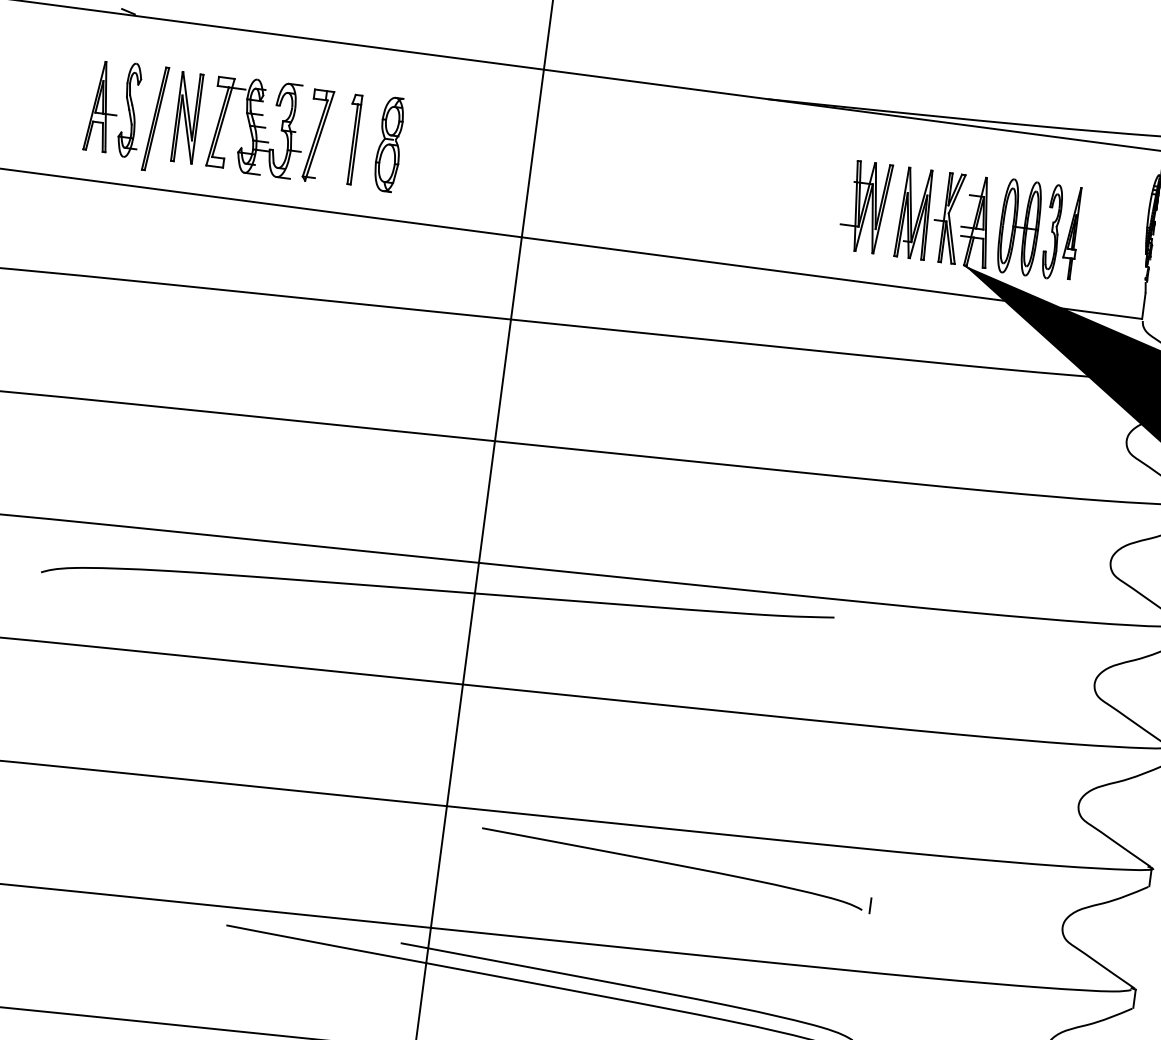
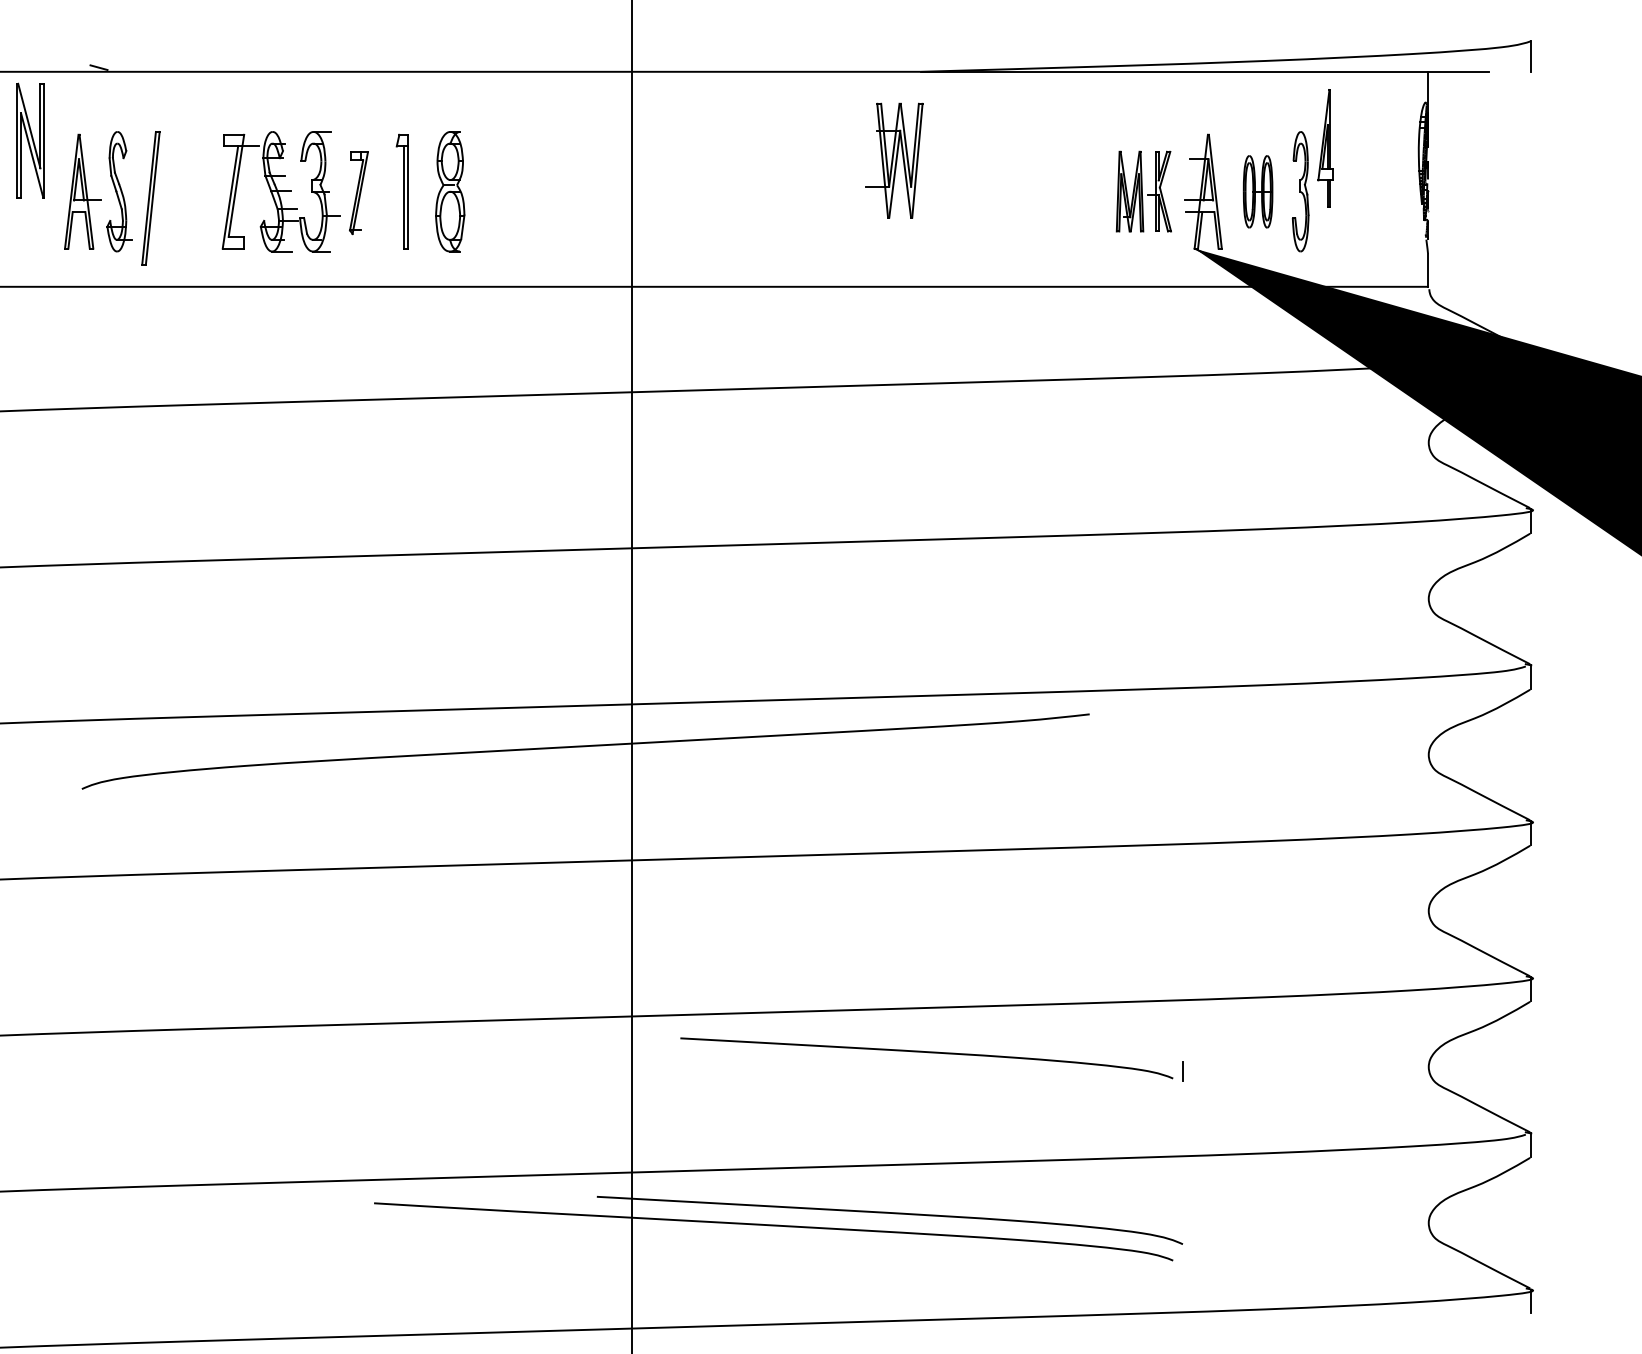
part: (187, 117) -> (30, 140), moved
part: (317, 135) -> (358, 192), size x0.7
part: (865, 206) -> (894, 160), moved
part: (930, 215) -> (1143, 191), size x0.7
part: (1018, 227) -> (1257, 191), size x0.6
part: (1072, 233) -> (1325, 148), moved

